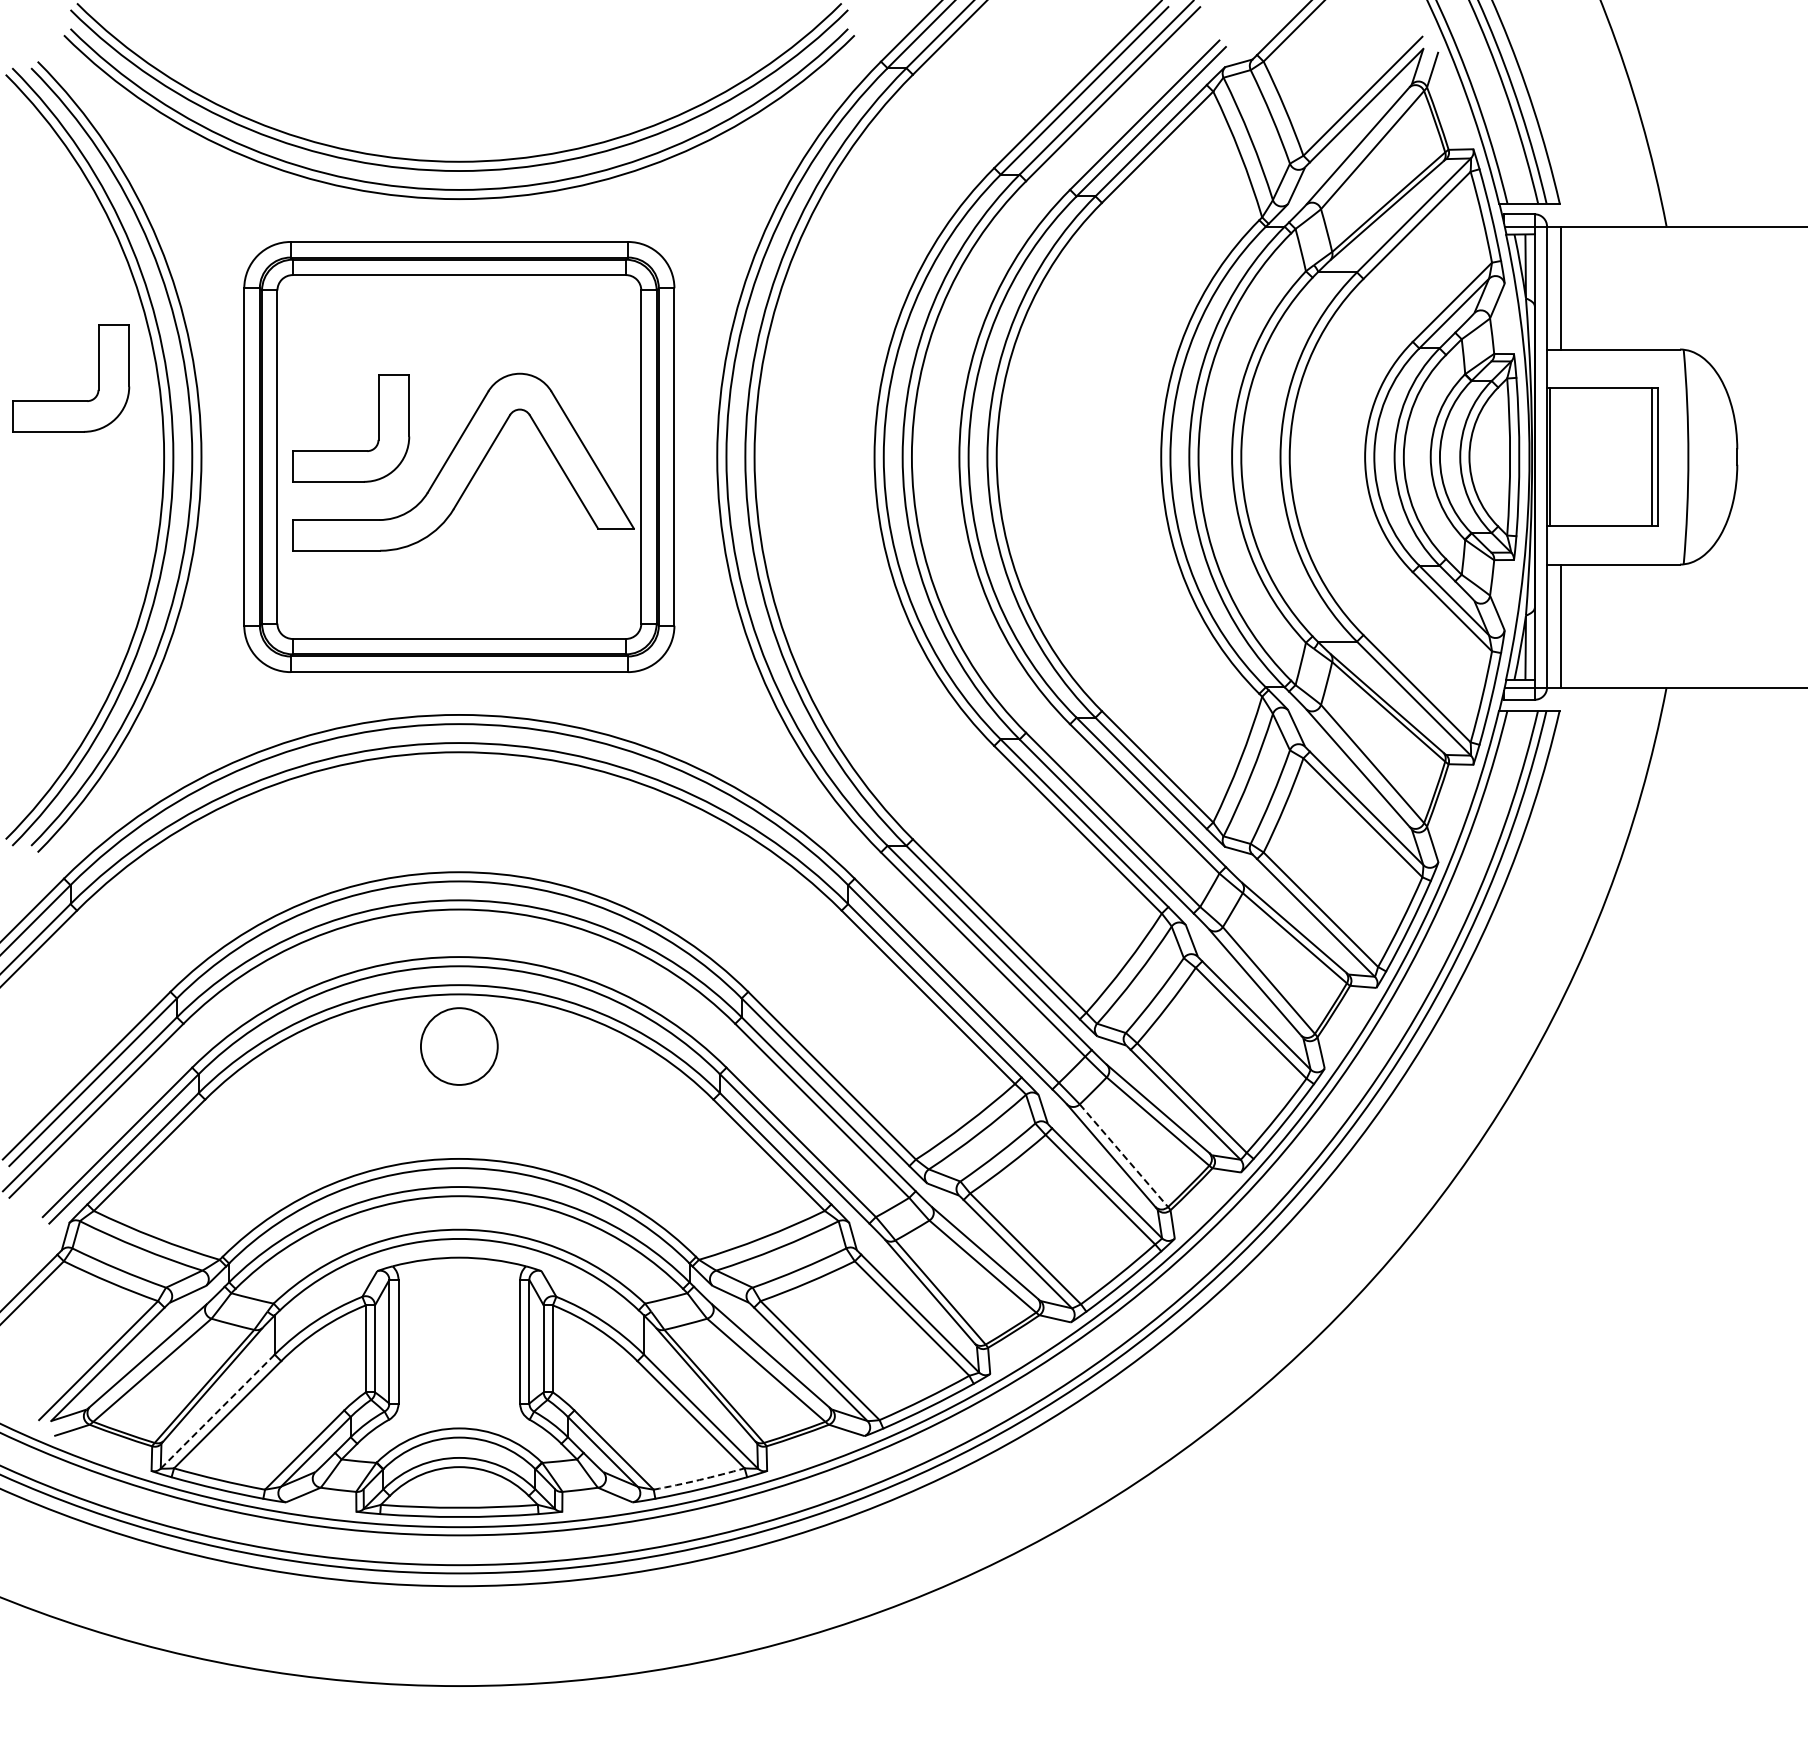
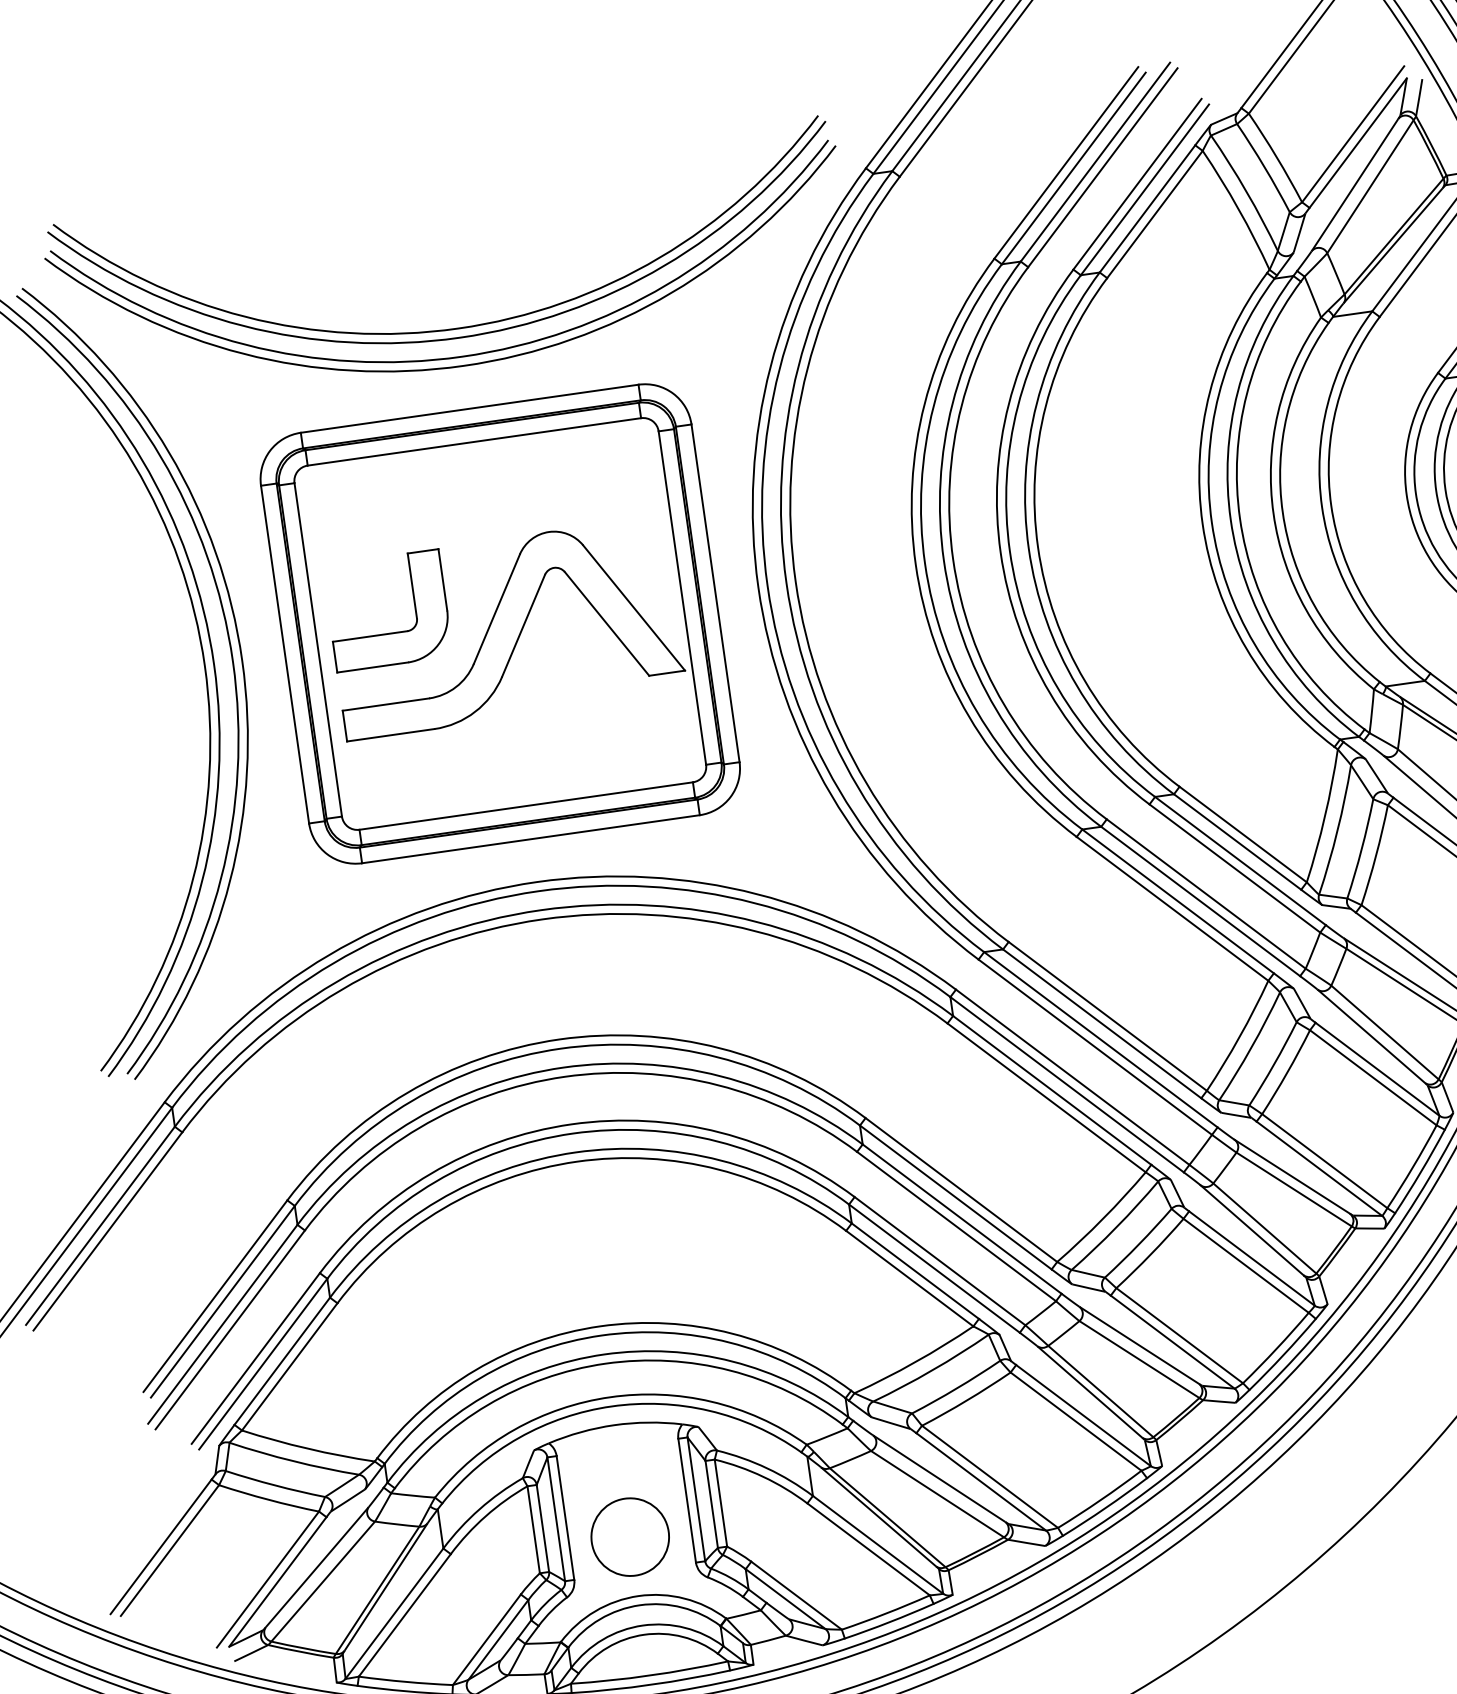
part: (71, 400) -> (104, 622), removed
circle: (459, 1046) -> (630, 1537), moved
line: (1123, 1155) -> (1264, 1228), dashed -> solid
line: (217, 1411) -> (394, 1613), dashed -> solid
arc: (699, 1480) -> (886, 1613), dashed -> solid

